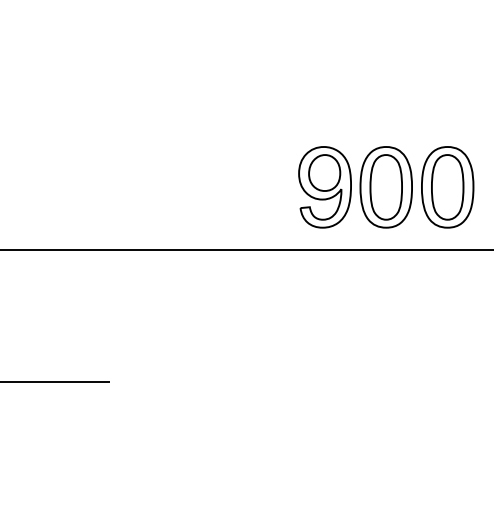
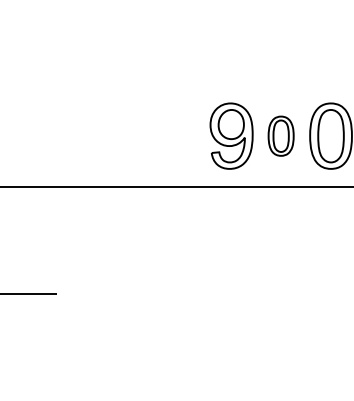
part: (385, 187) -> (280, 136), size x0.6

